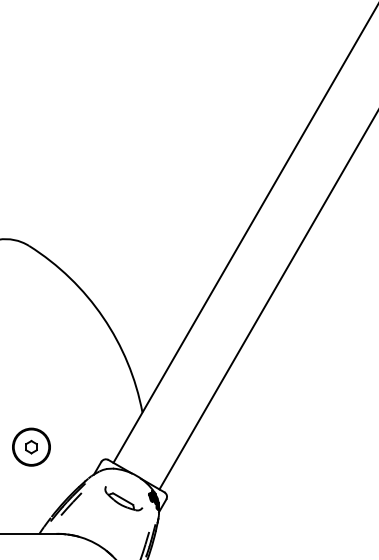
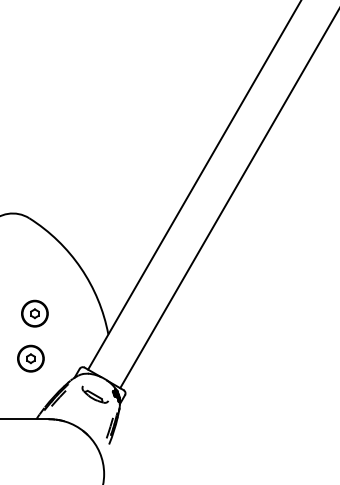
part: (36, 382) -> (34, 313), added

